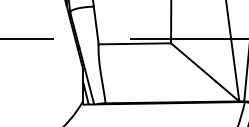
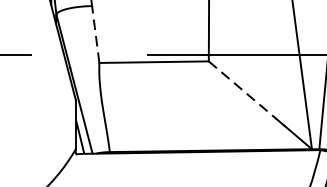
line: (96, 25) -> (96, 34), solid -> dashed
line: (193, 62) -> (242, 90), solid -> dashed

